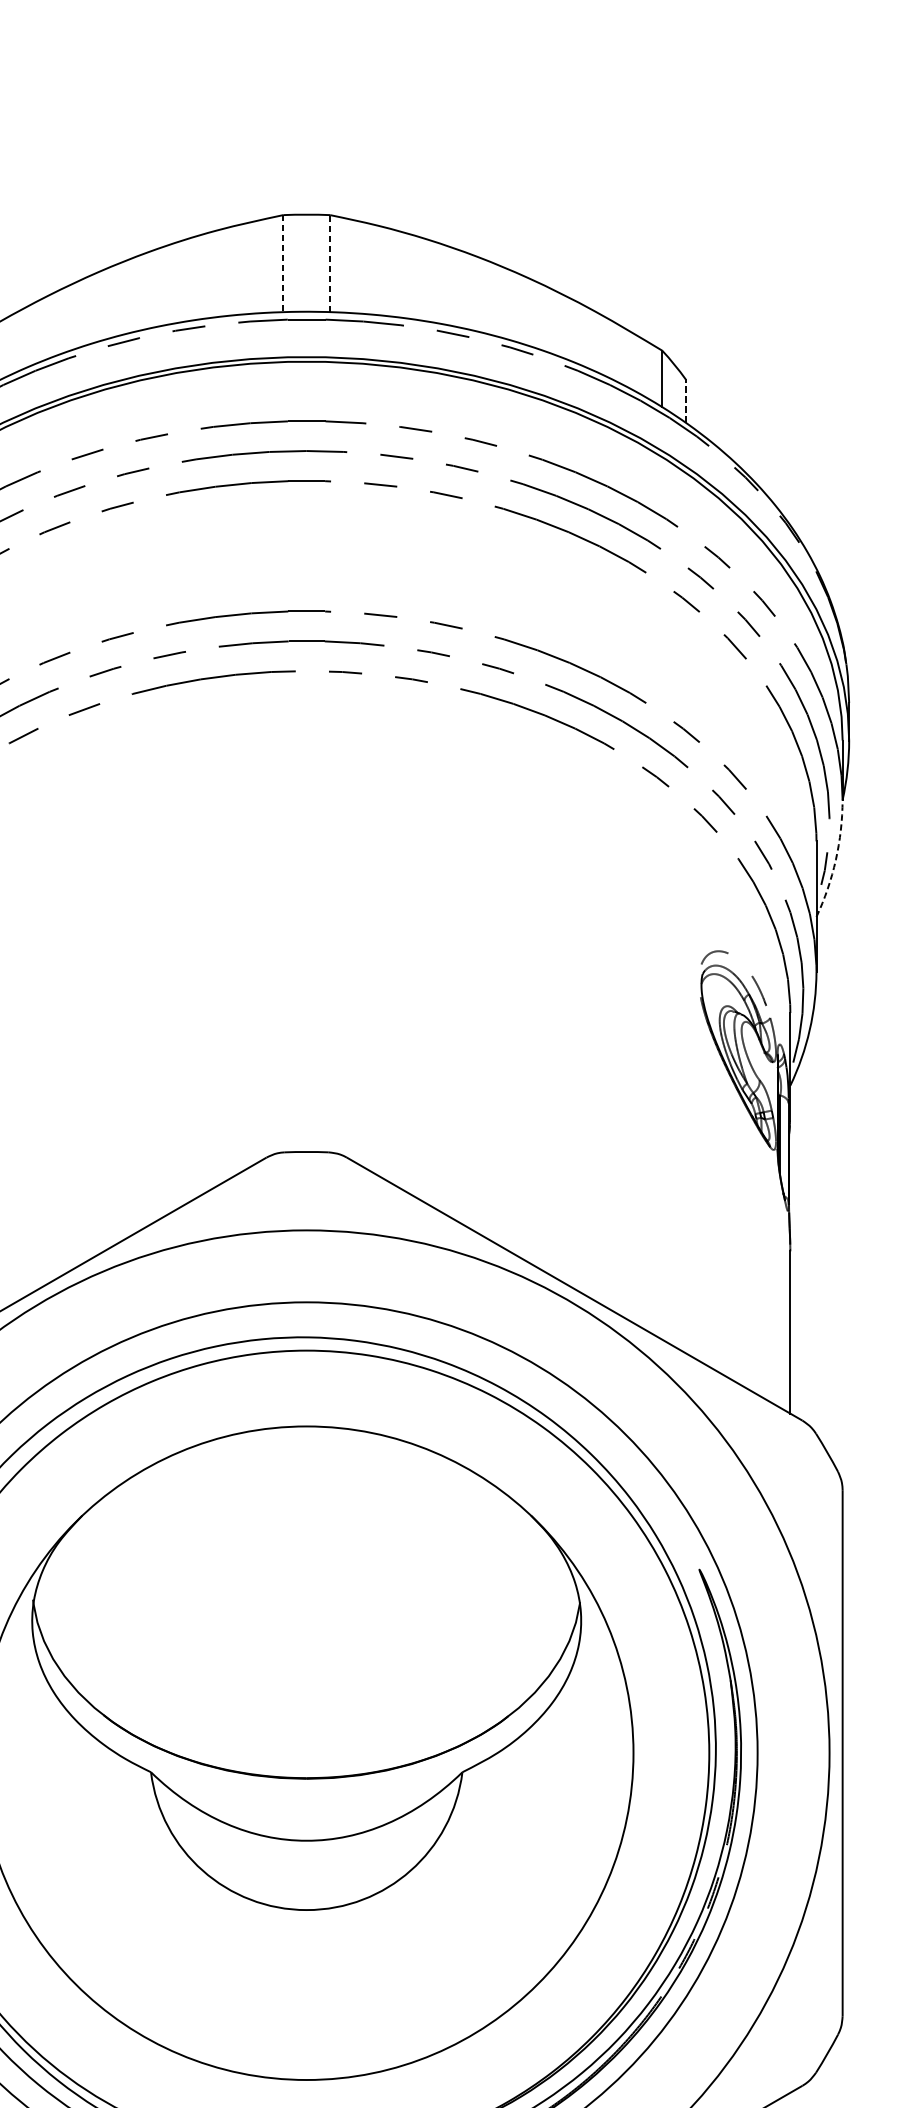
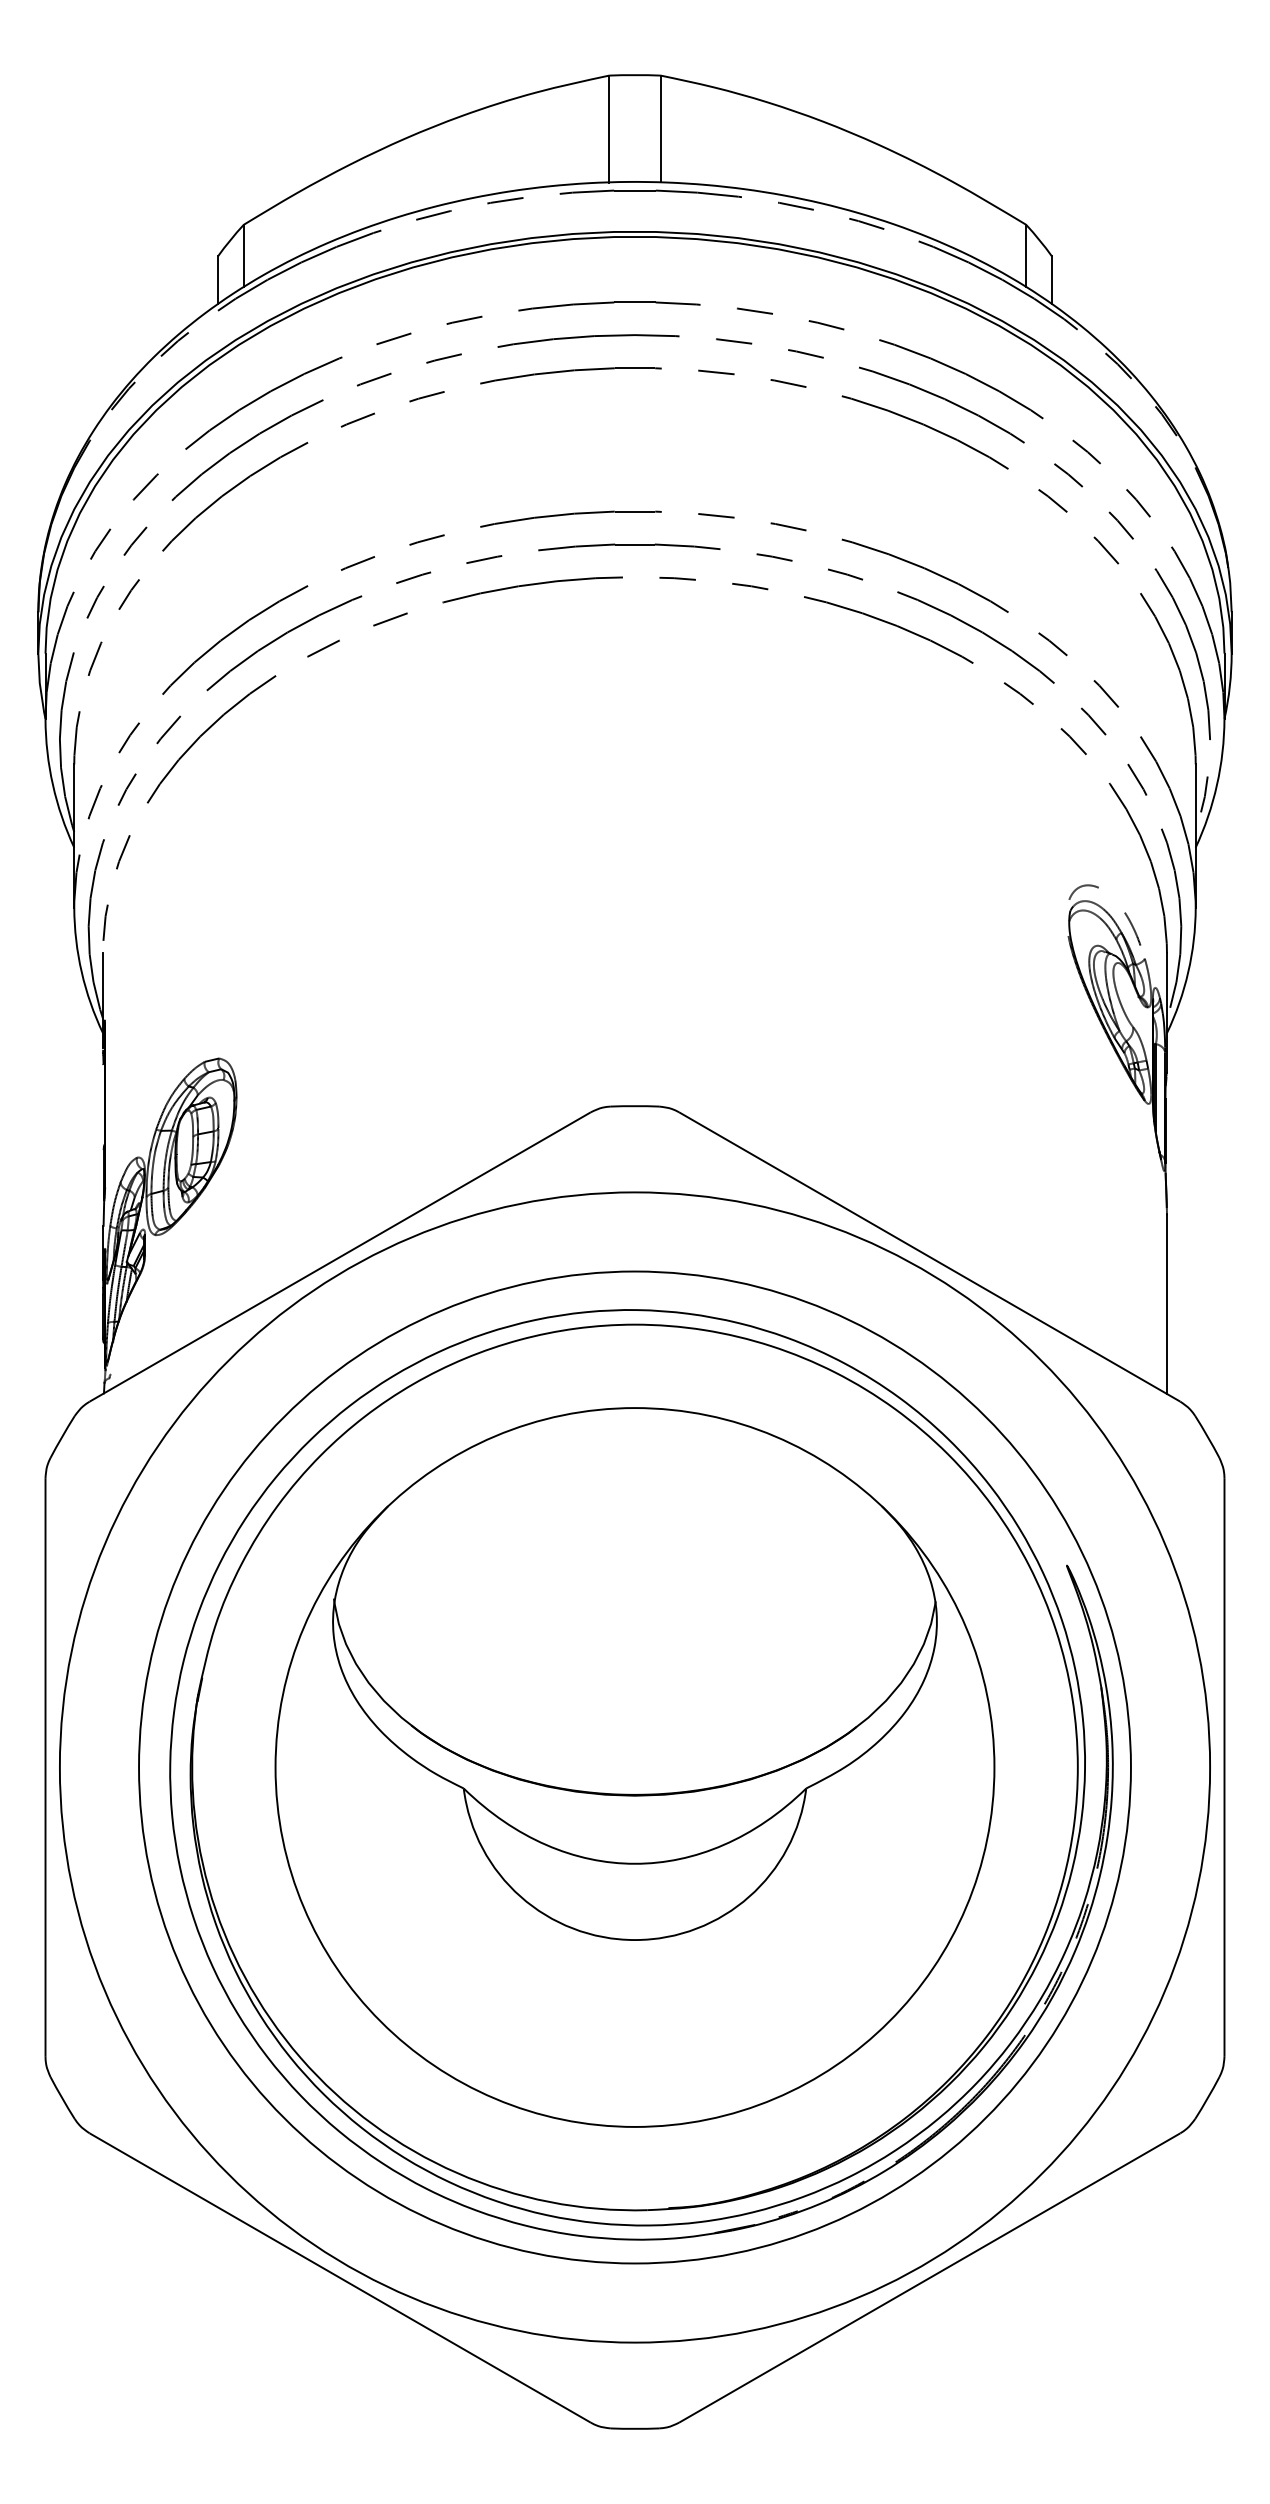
line: (329, 263) -> (660, 128), dashed -> solid
line: (283, 264) -> (609, 129), dashed -> solid
line: (685, 401) -> (1051, 280), dashed -> solid
arc: (836, 859) -> (1217, 784), dashed -> solid

